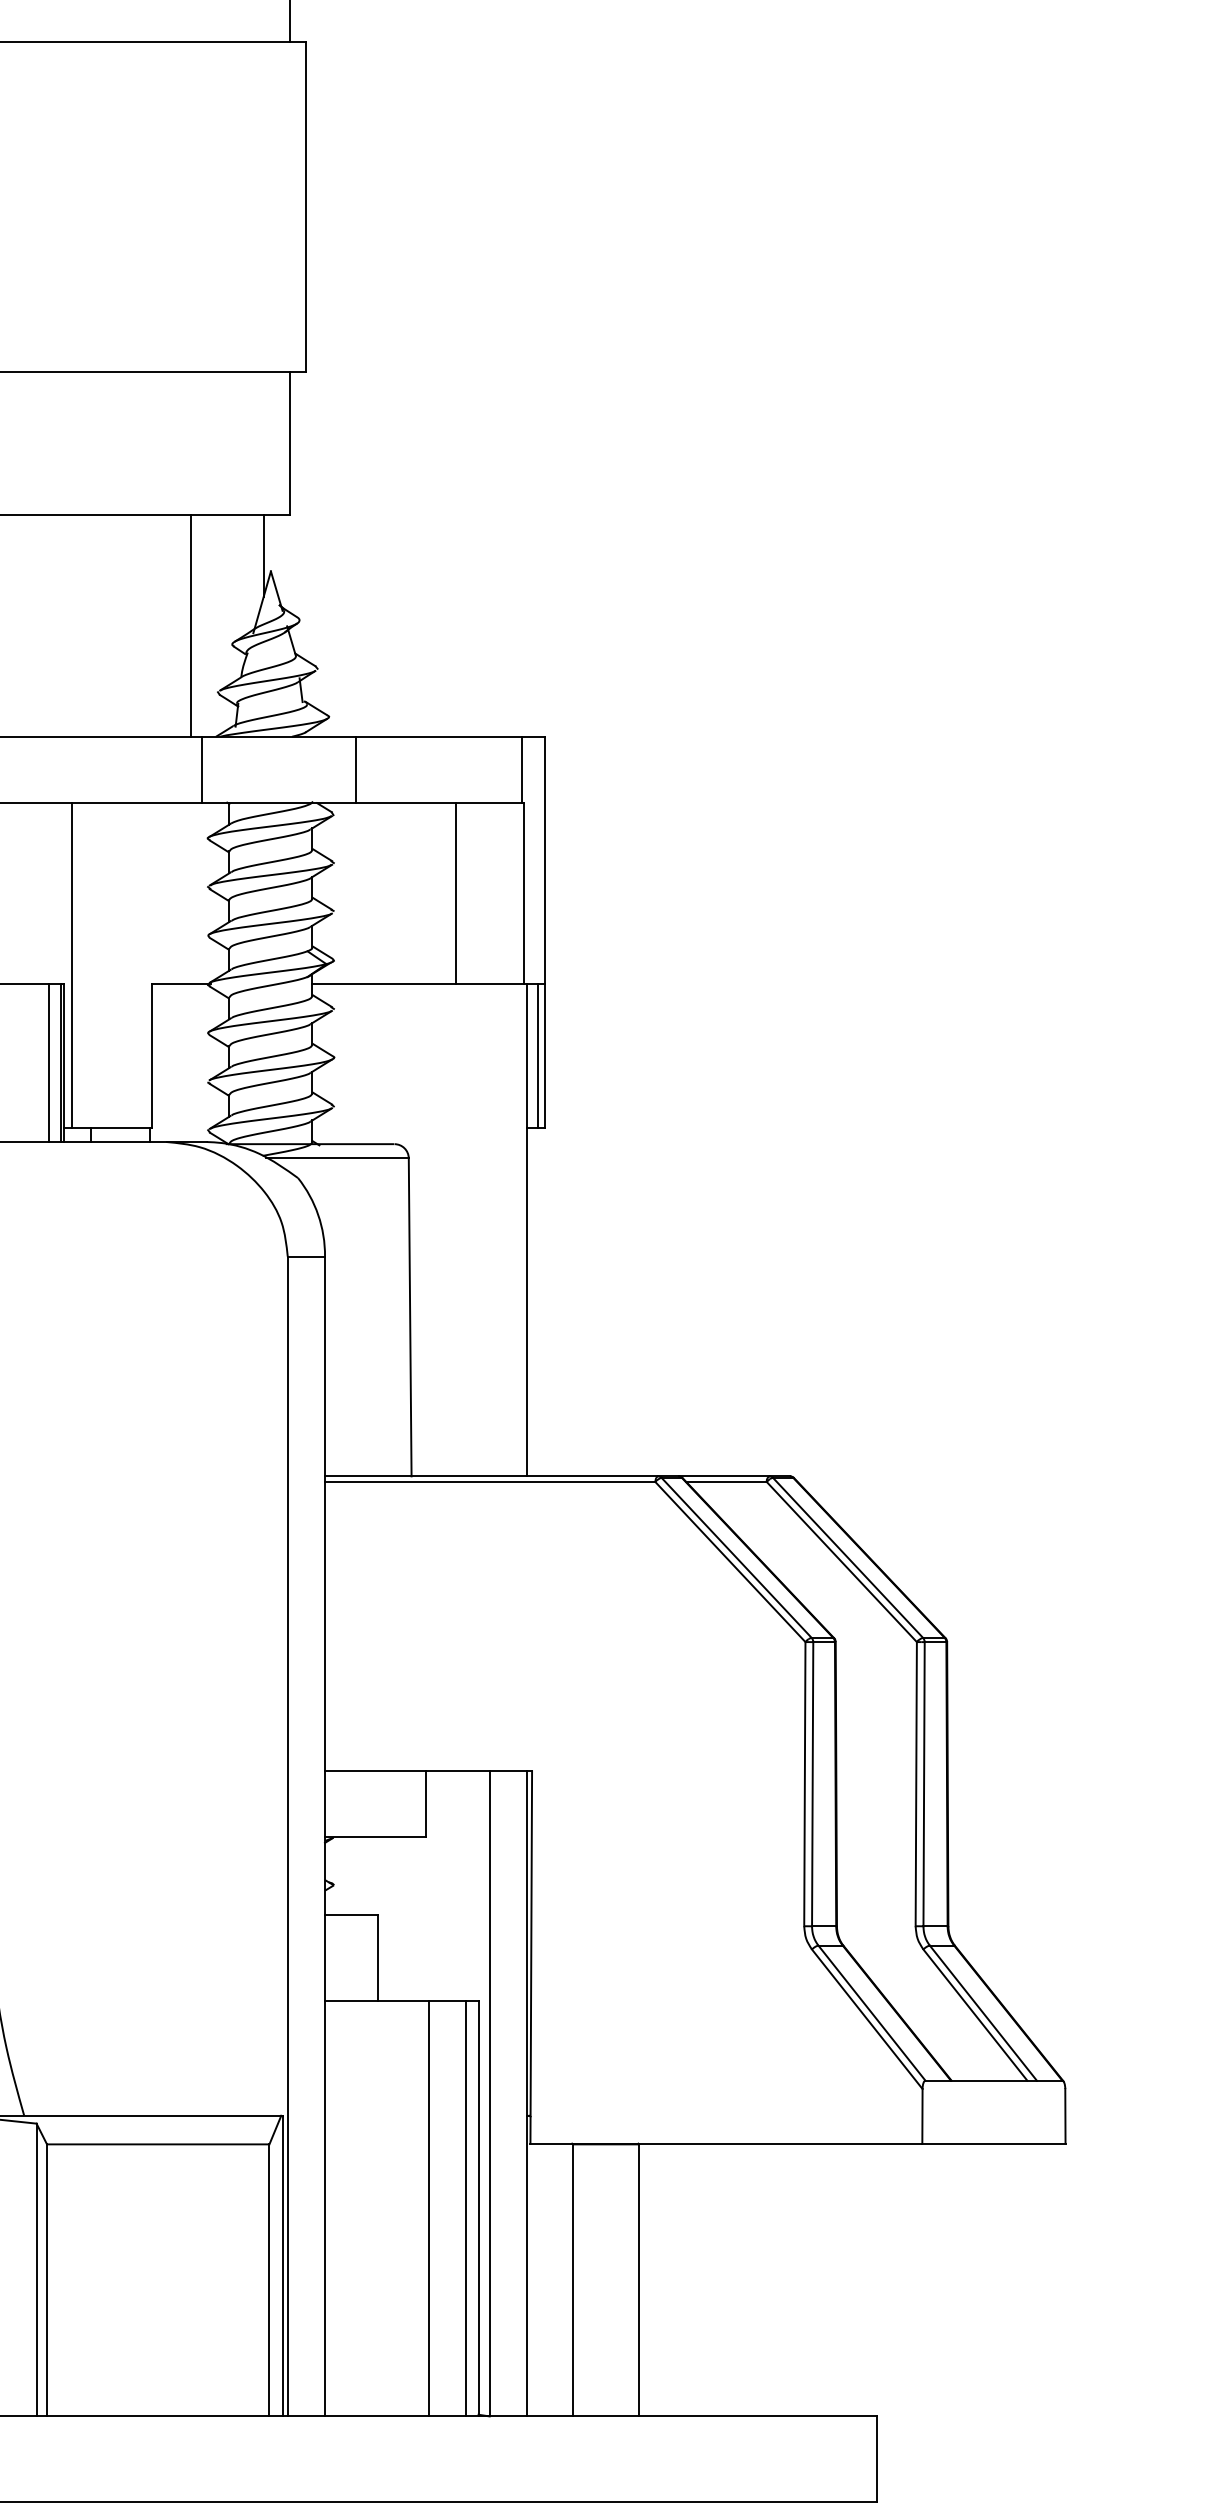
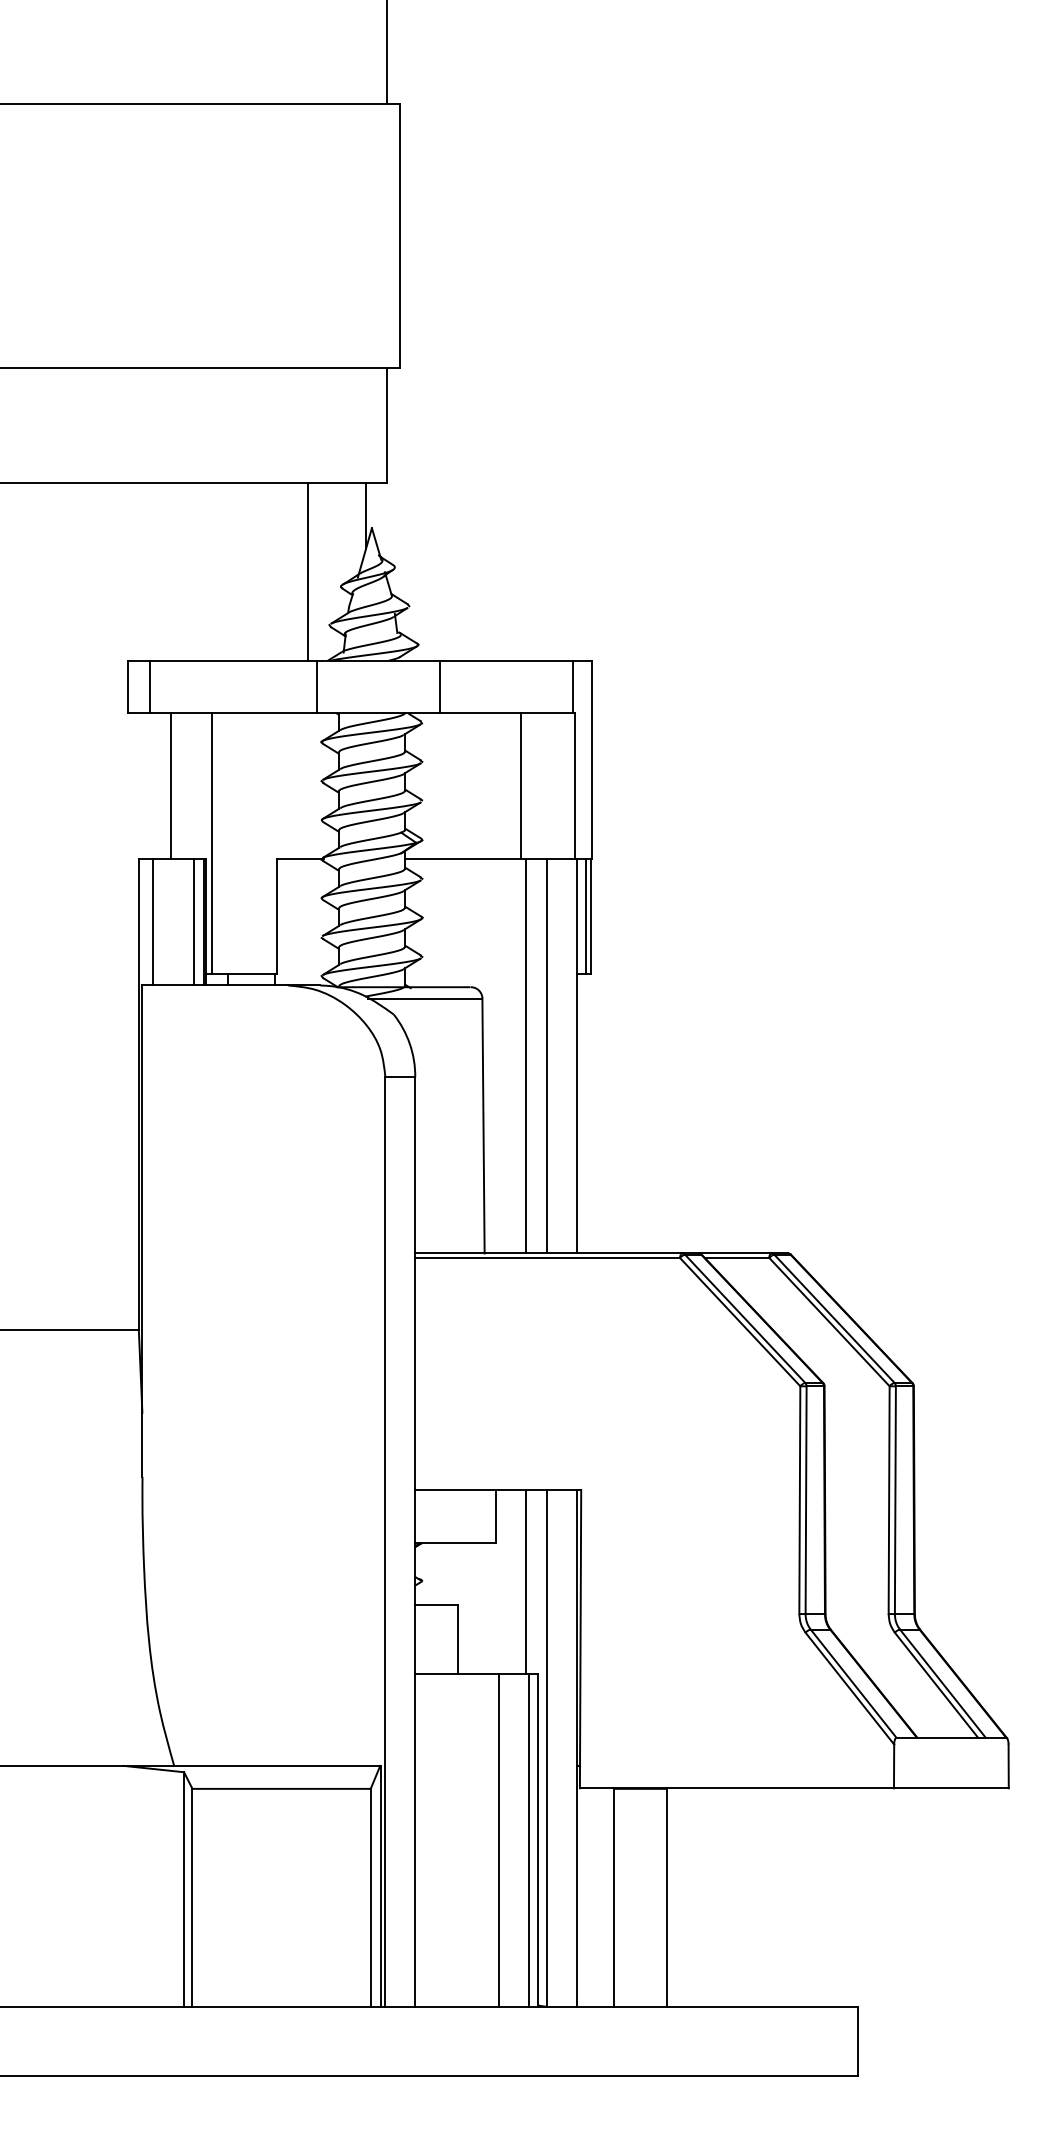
line: (19, 893) -> (170, 786), added
line: (462, 1230) -> (525, 1056), added
line: (490, 1230) -> (547, 1056), added
line: (462, 1885) -> (525, 1581), added

